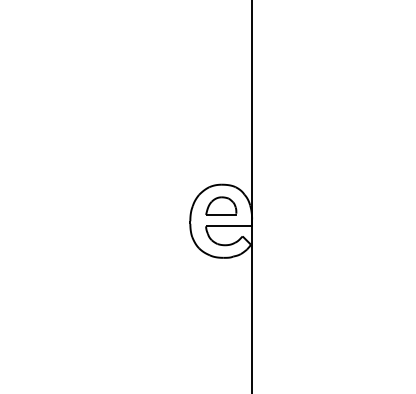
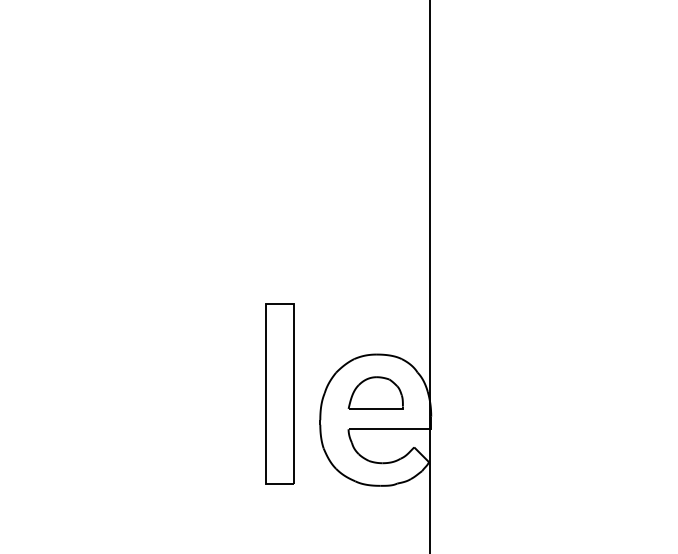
part: (167, 206) -> (279, 393), added

